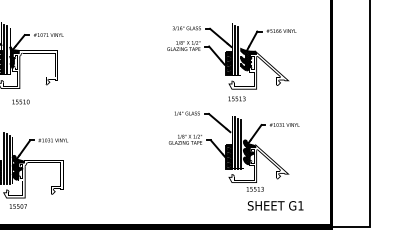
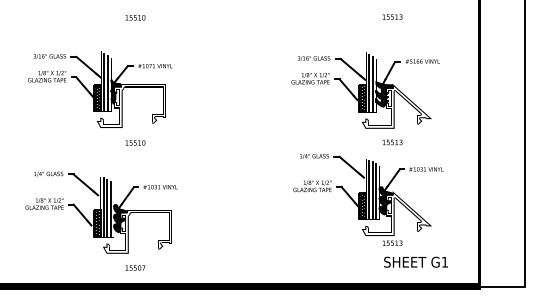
text: (236, 98) -> (392, 142), moved
text: (20, 101) -> (135, 142), moved
text: (18, 206) -> (135, 267), moved

